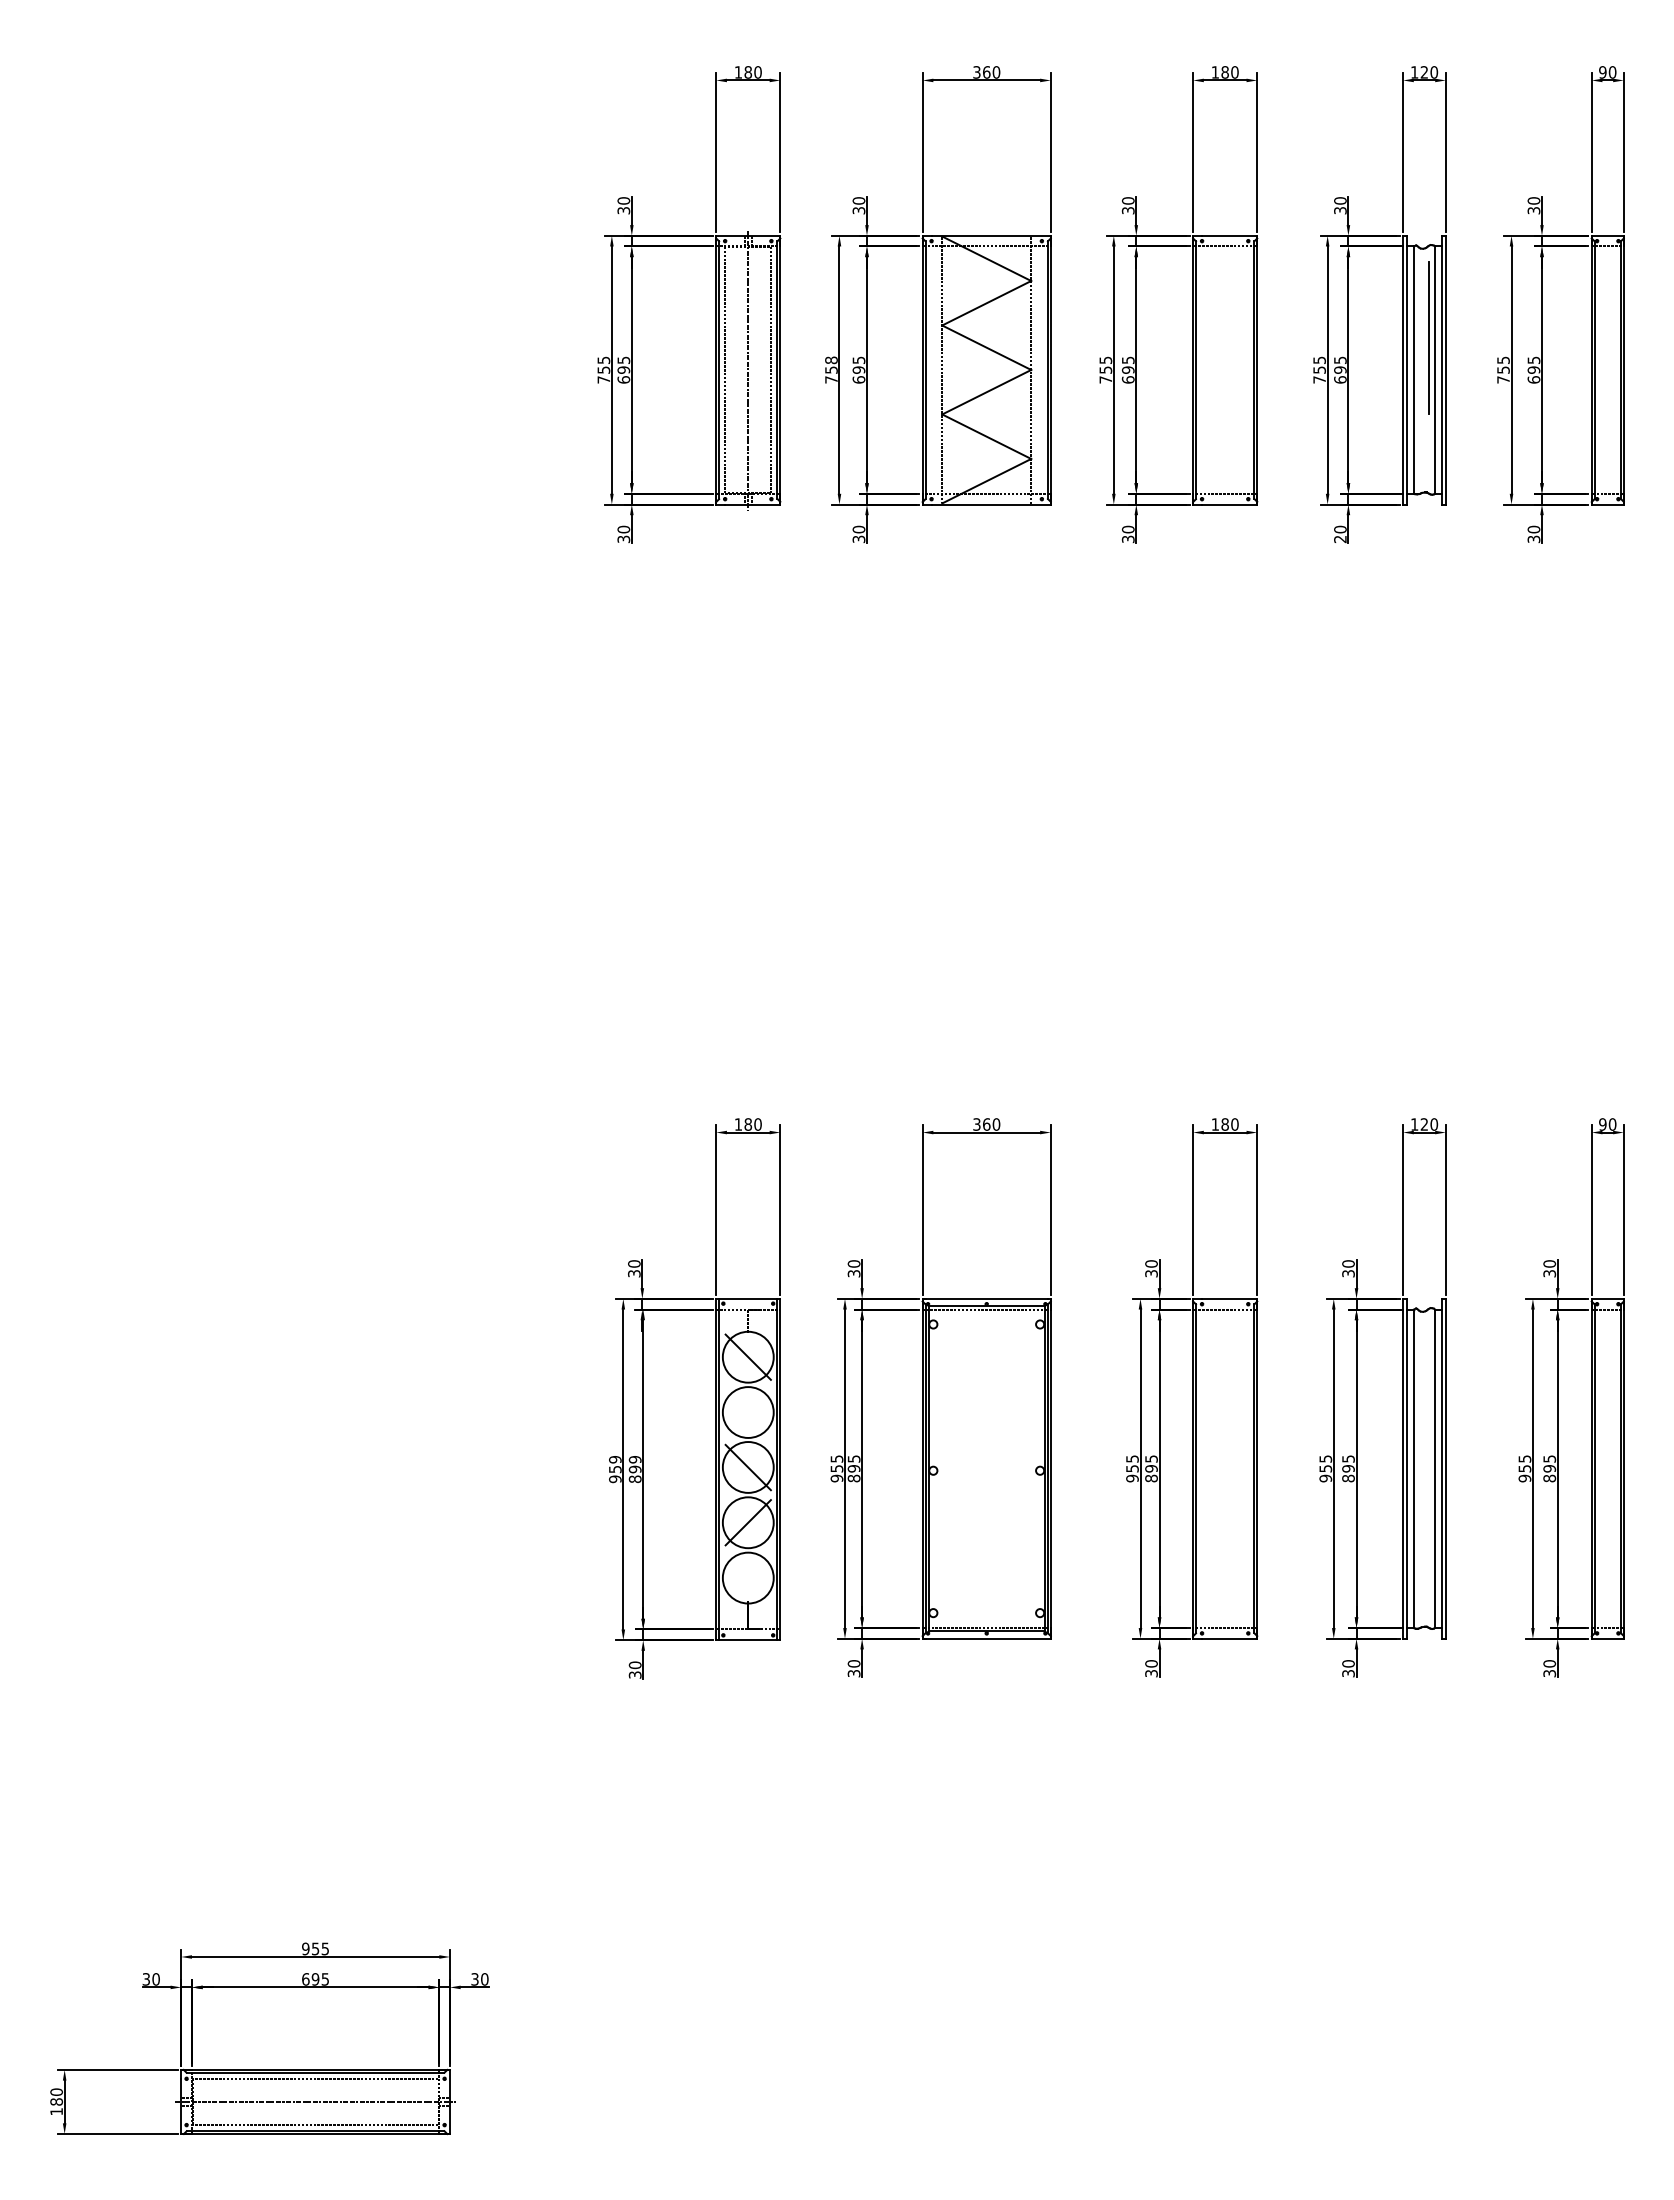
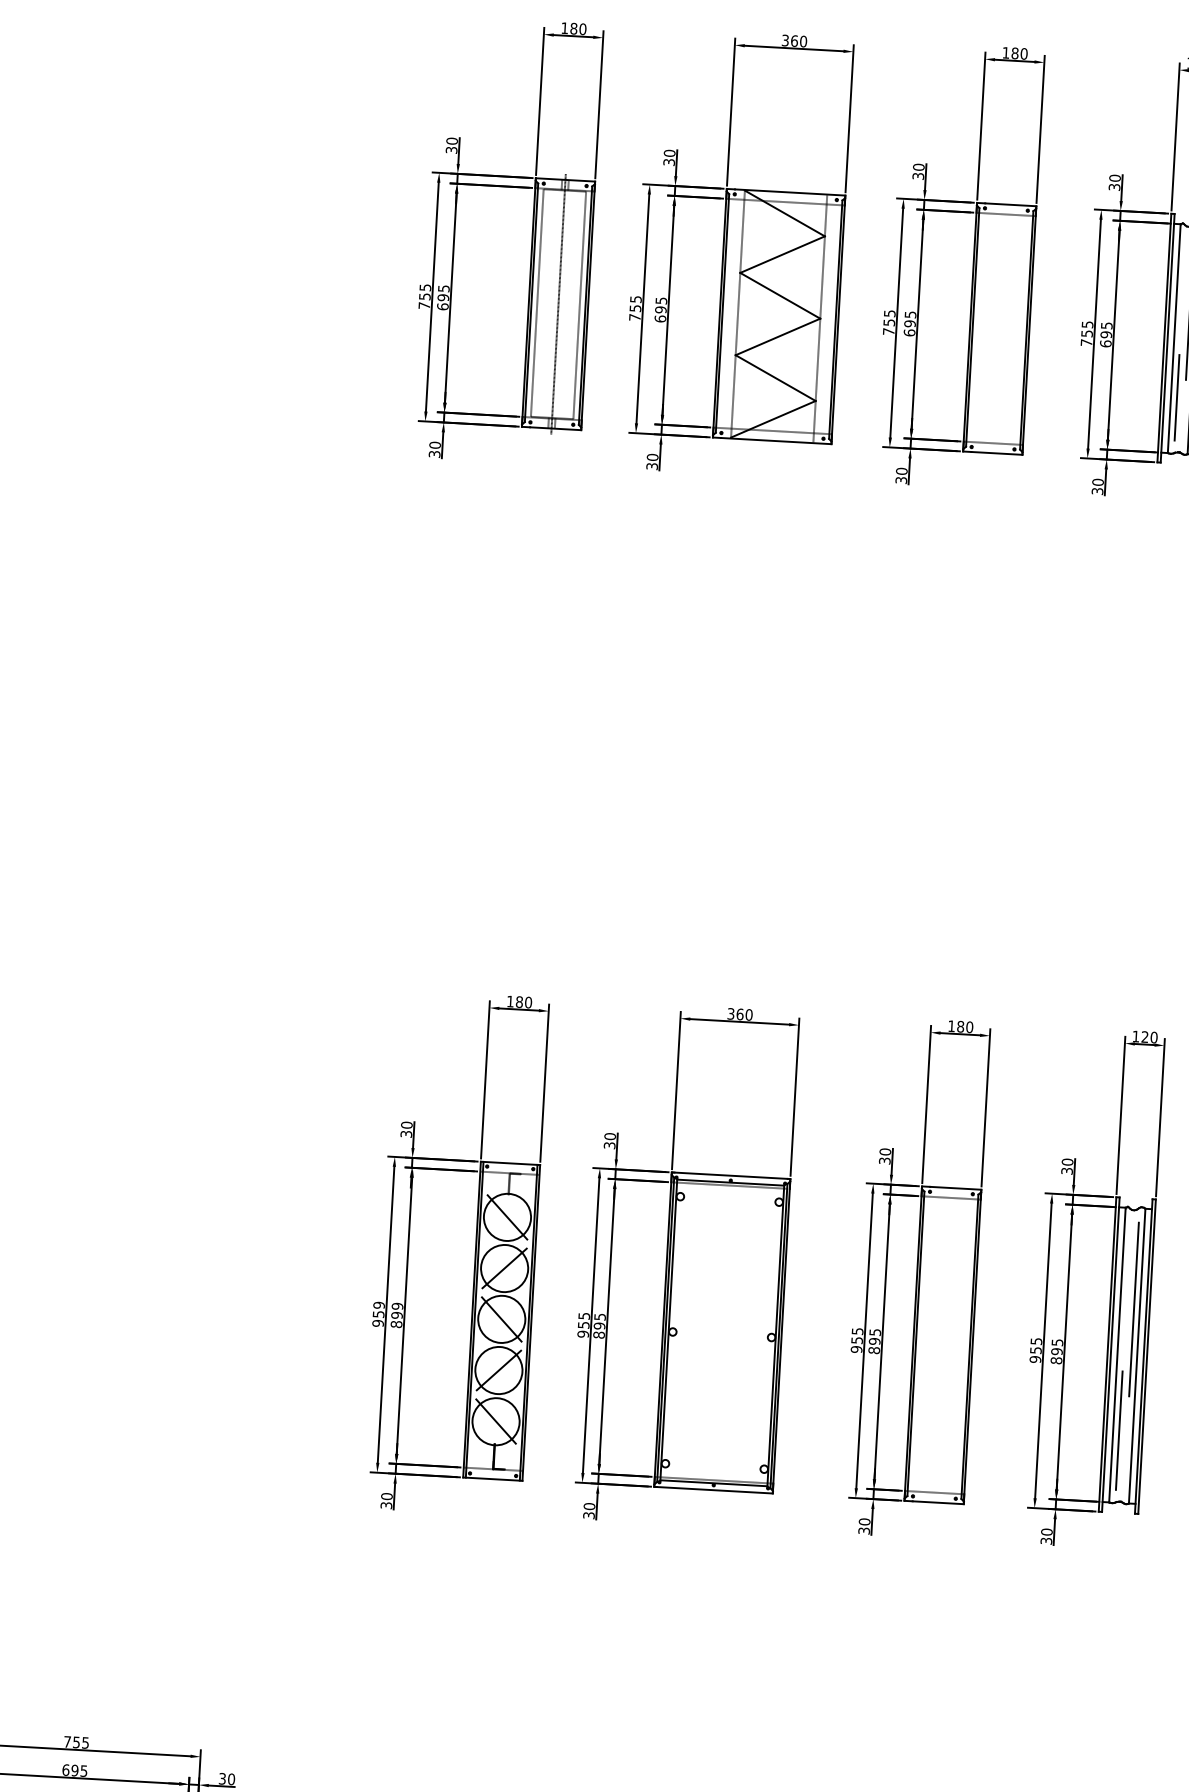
text: (831, 360) -> (636, 299), 758 -> 755
line: (1420, 433) -> (1177, 397), added
text: (1340, 538) -> (1097, 490), 20 -> 30
line: (747, 1412) -> (503, 1268), added
line: (1428, 1418) -> (1133, 1309), added
line: (1420, 1550) -> (1119, 1430), added
line: (747, 1577) -> (495, 1421), added
text: (305, 1948) -> (67, 1741), 955 -> 755

